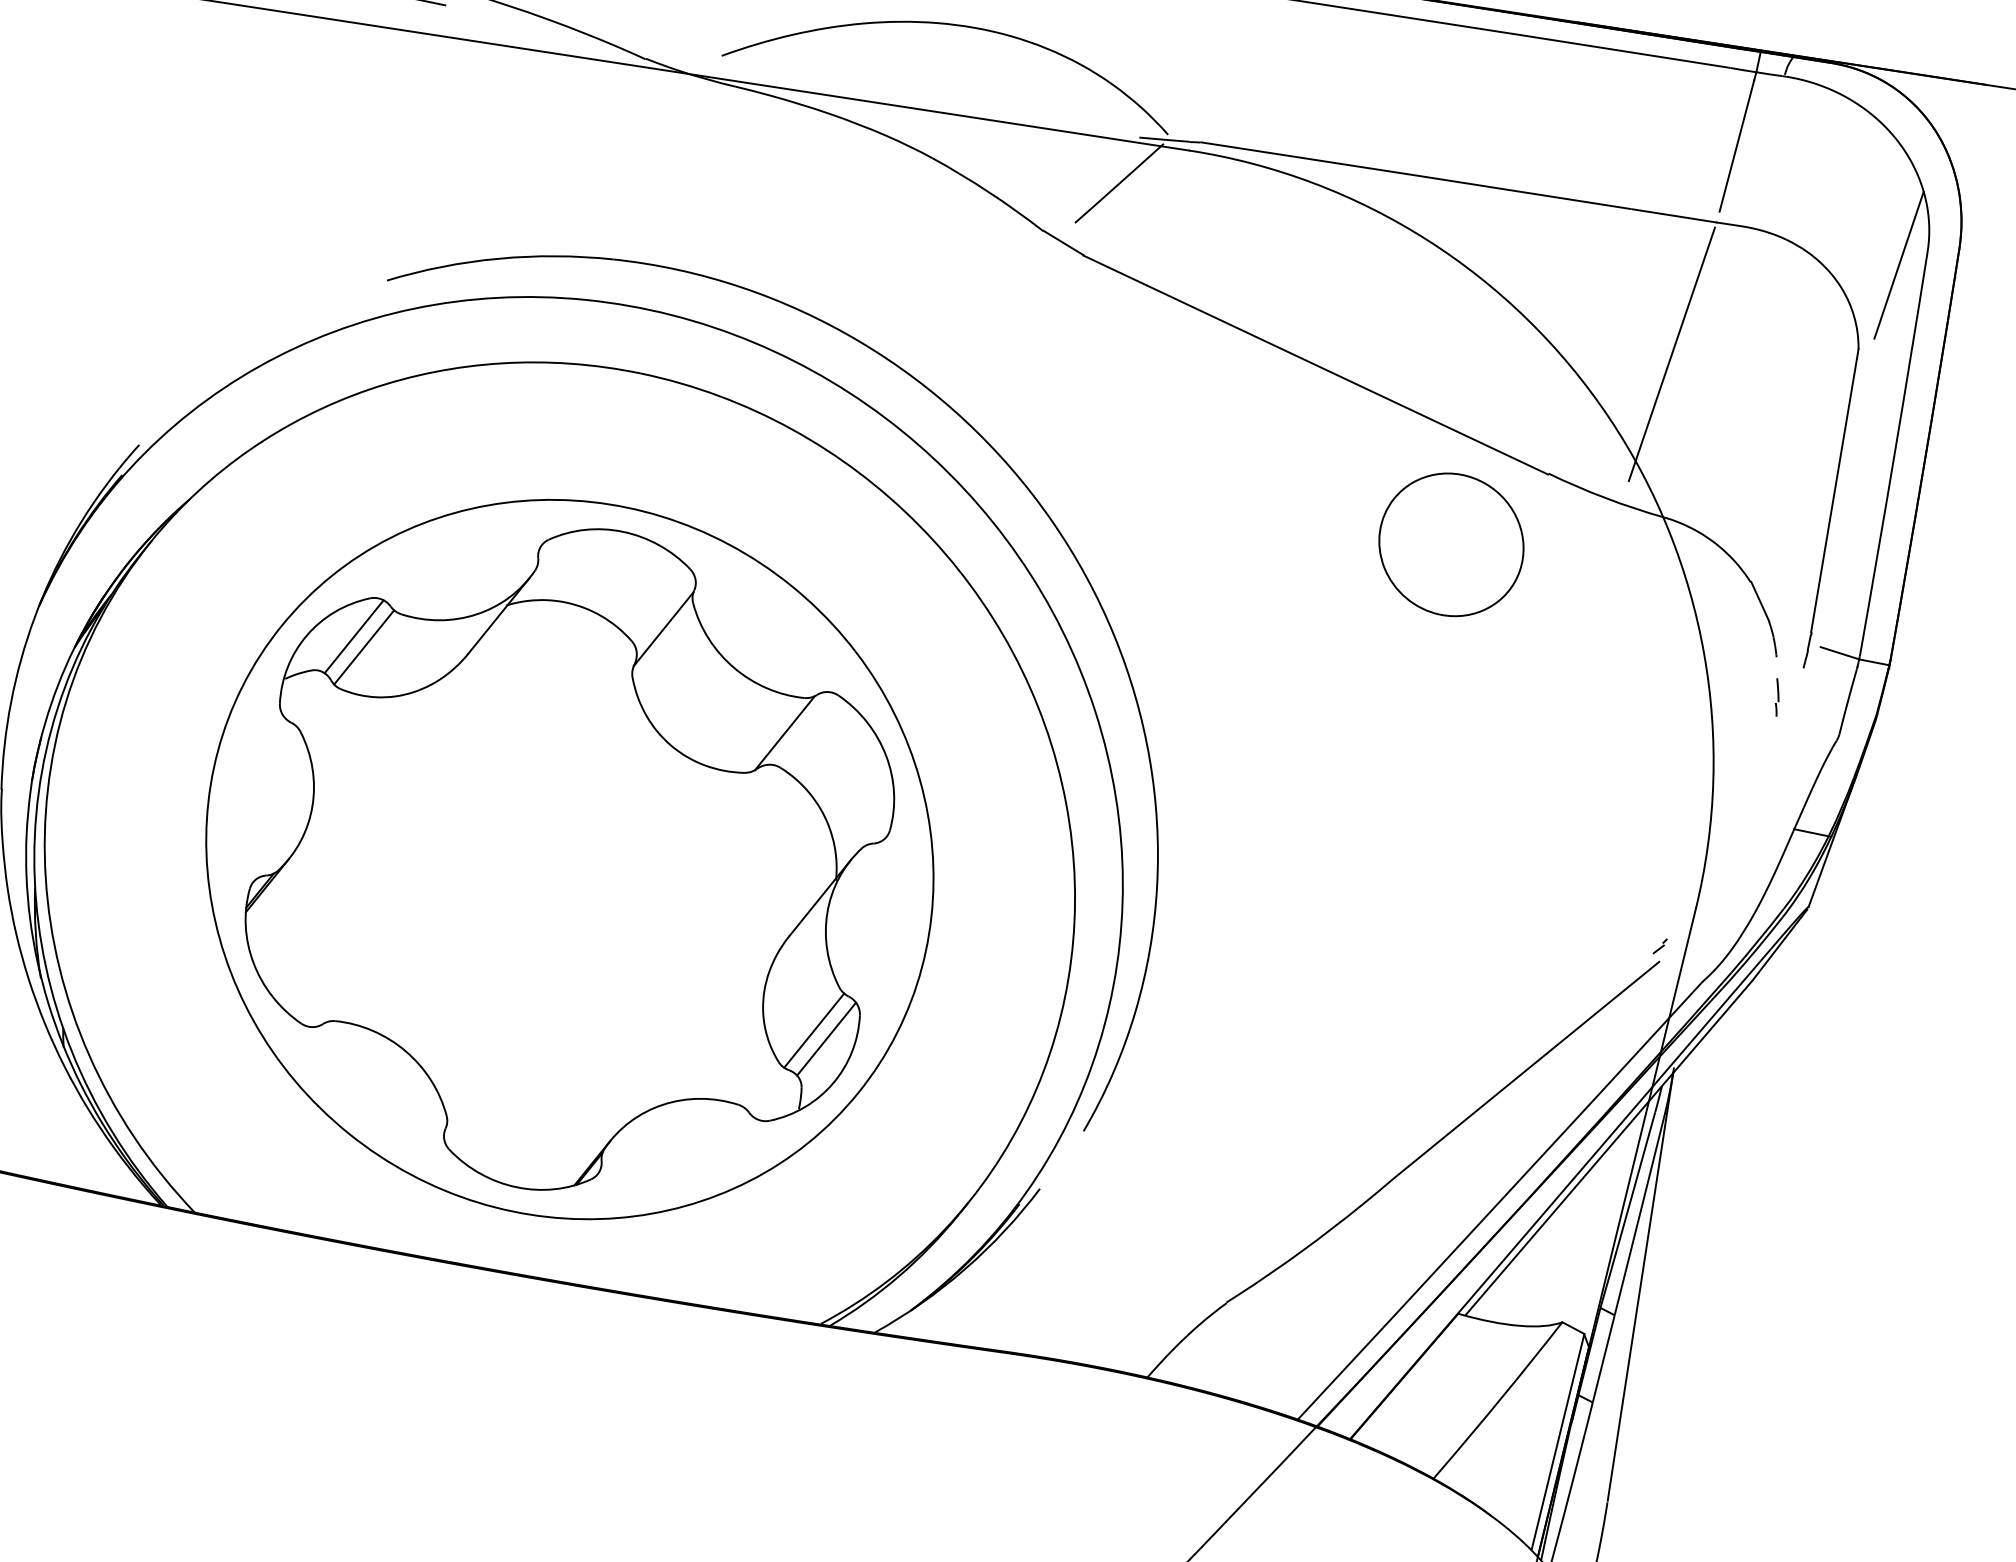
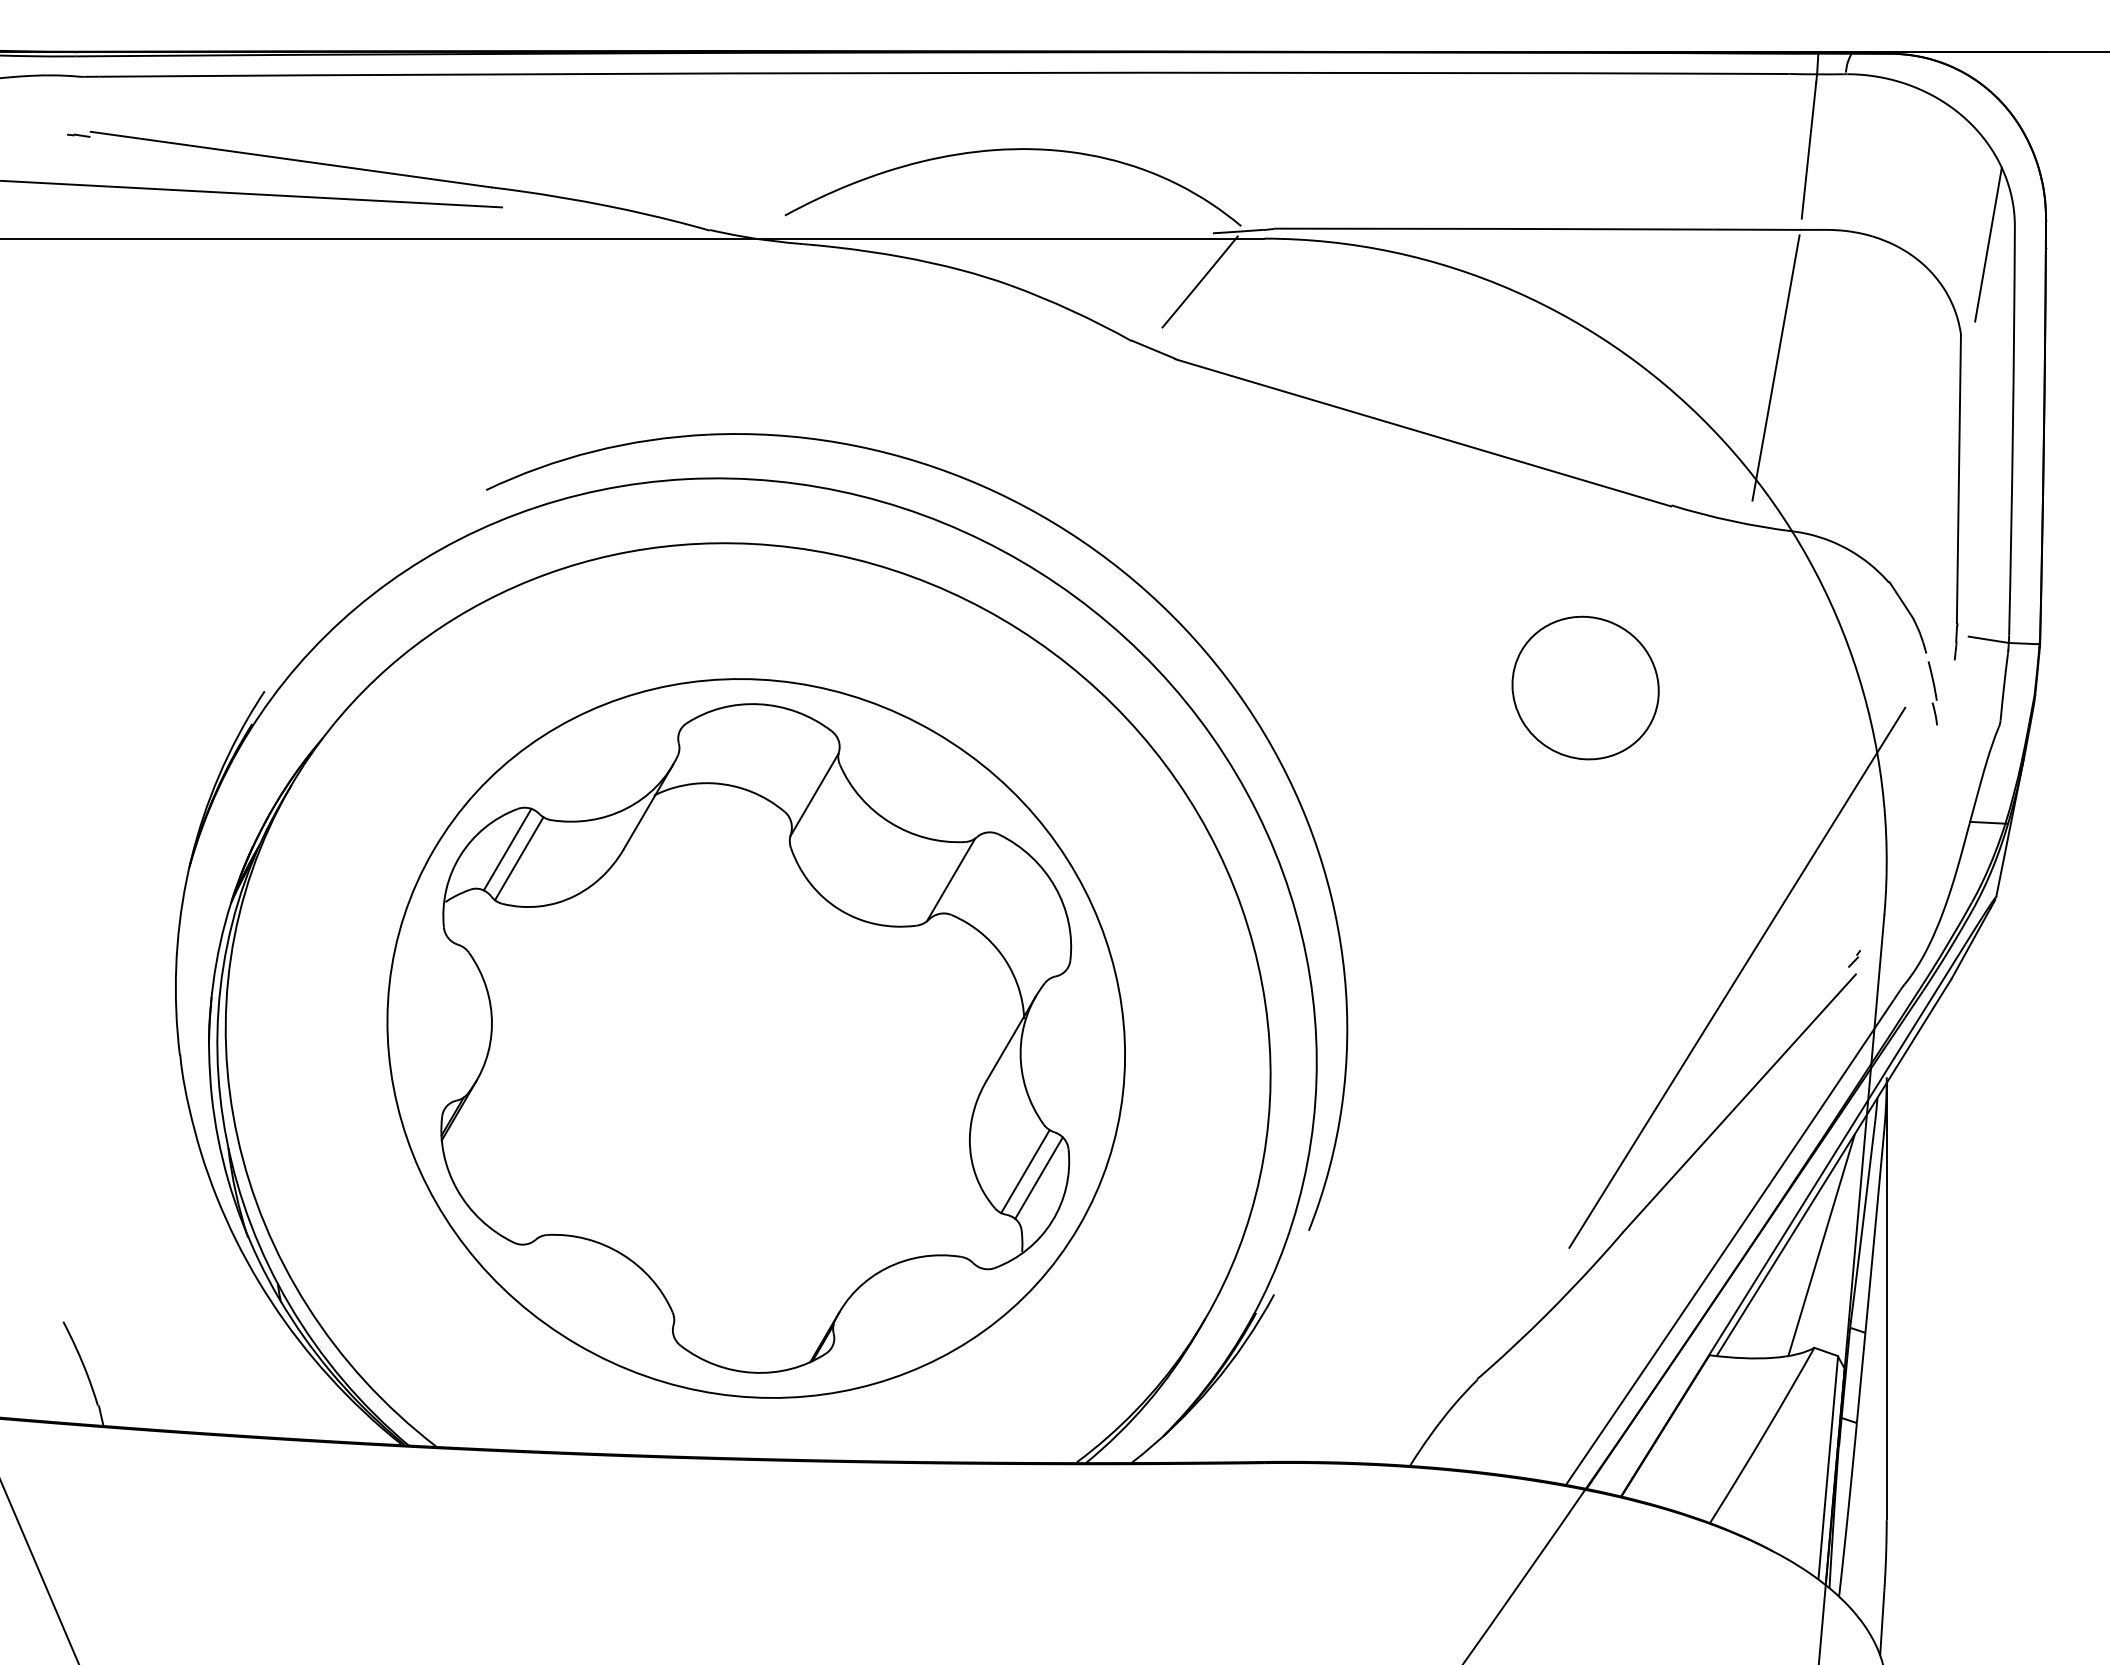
part: (1451, 544) -> (1585, 687), moved
part: (1776, 697) -> (1932, 693), size x1.67
line: (1542, 947) -> (1737, 977), added
line: (1584, 1222) -> (1821, 1245), added

